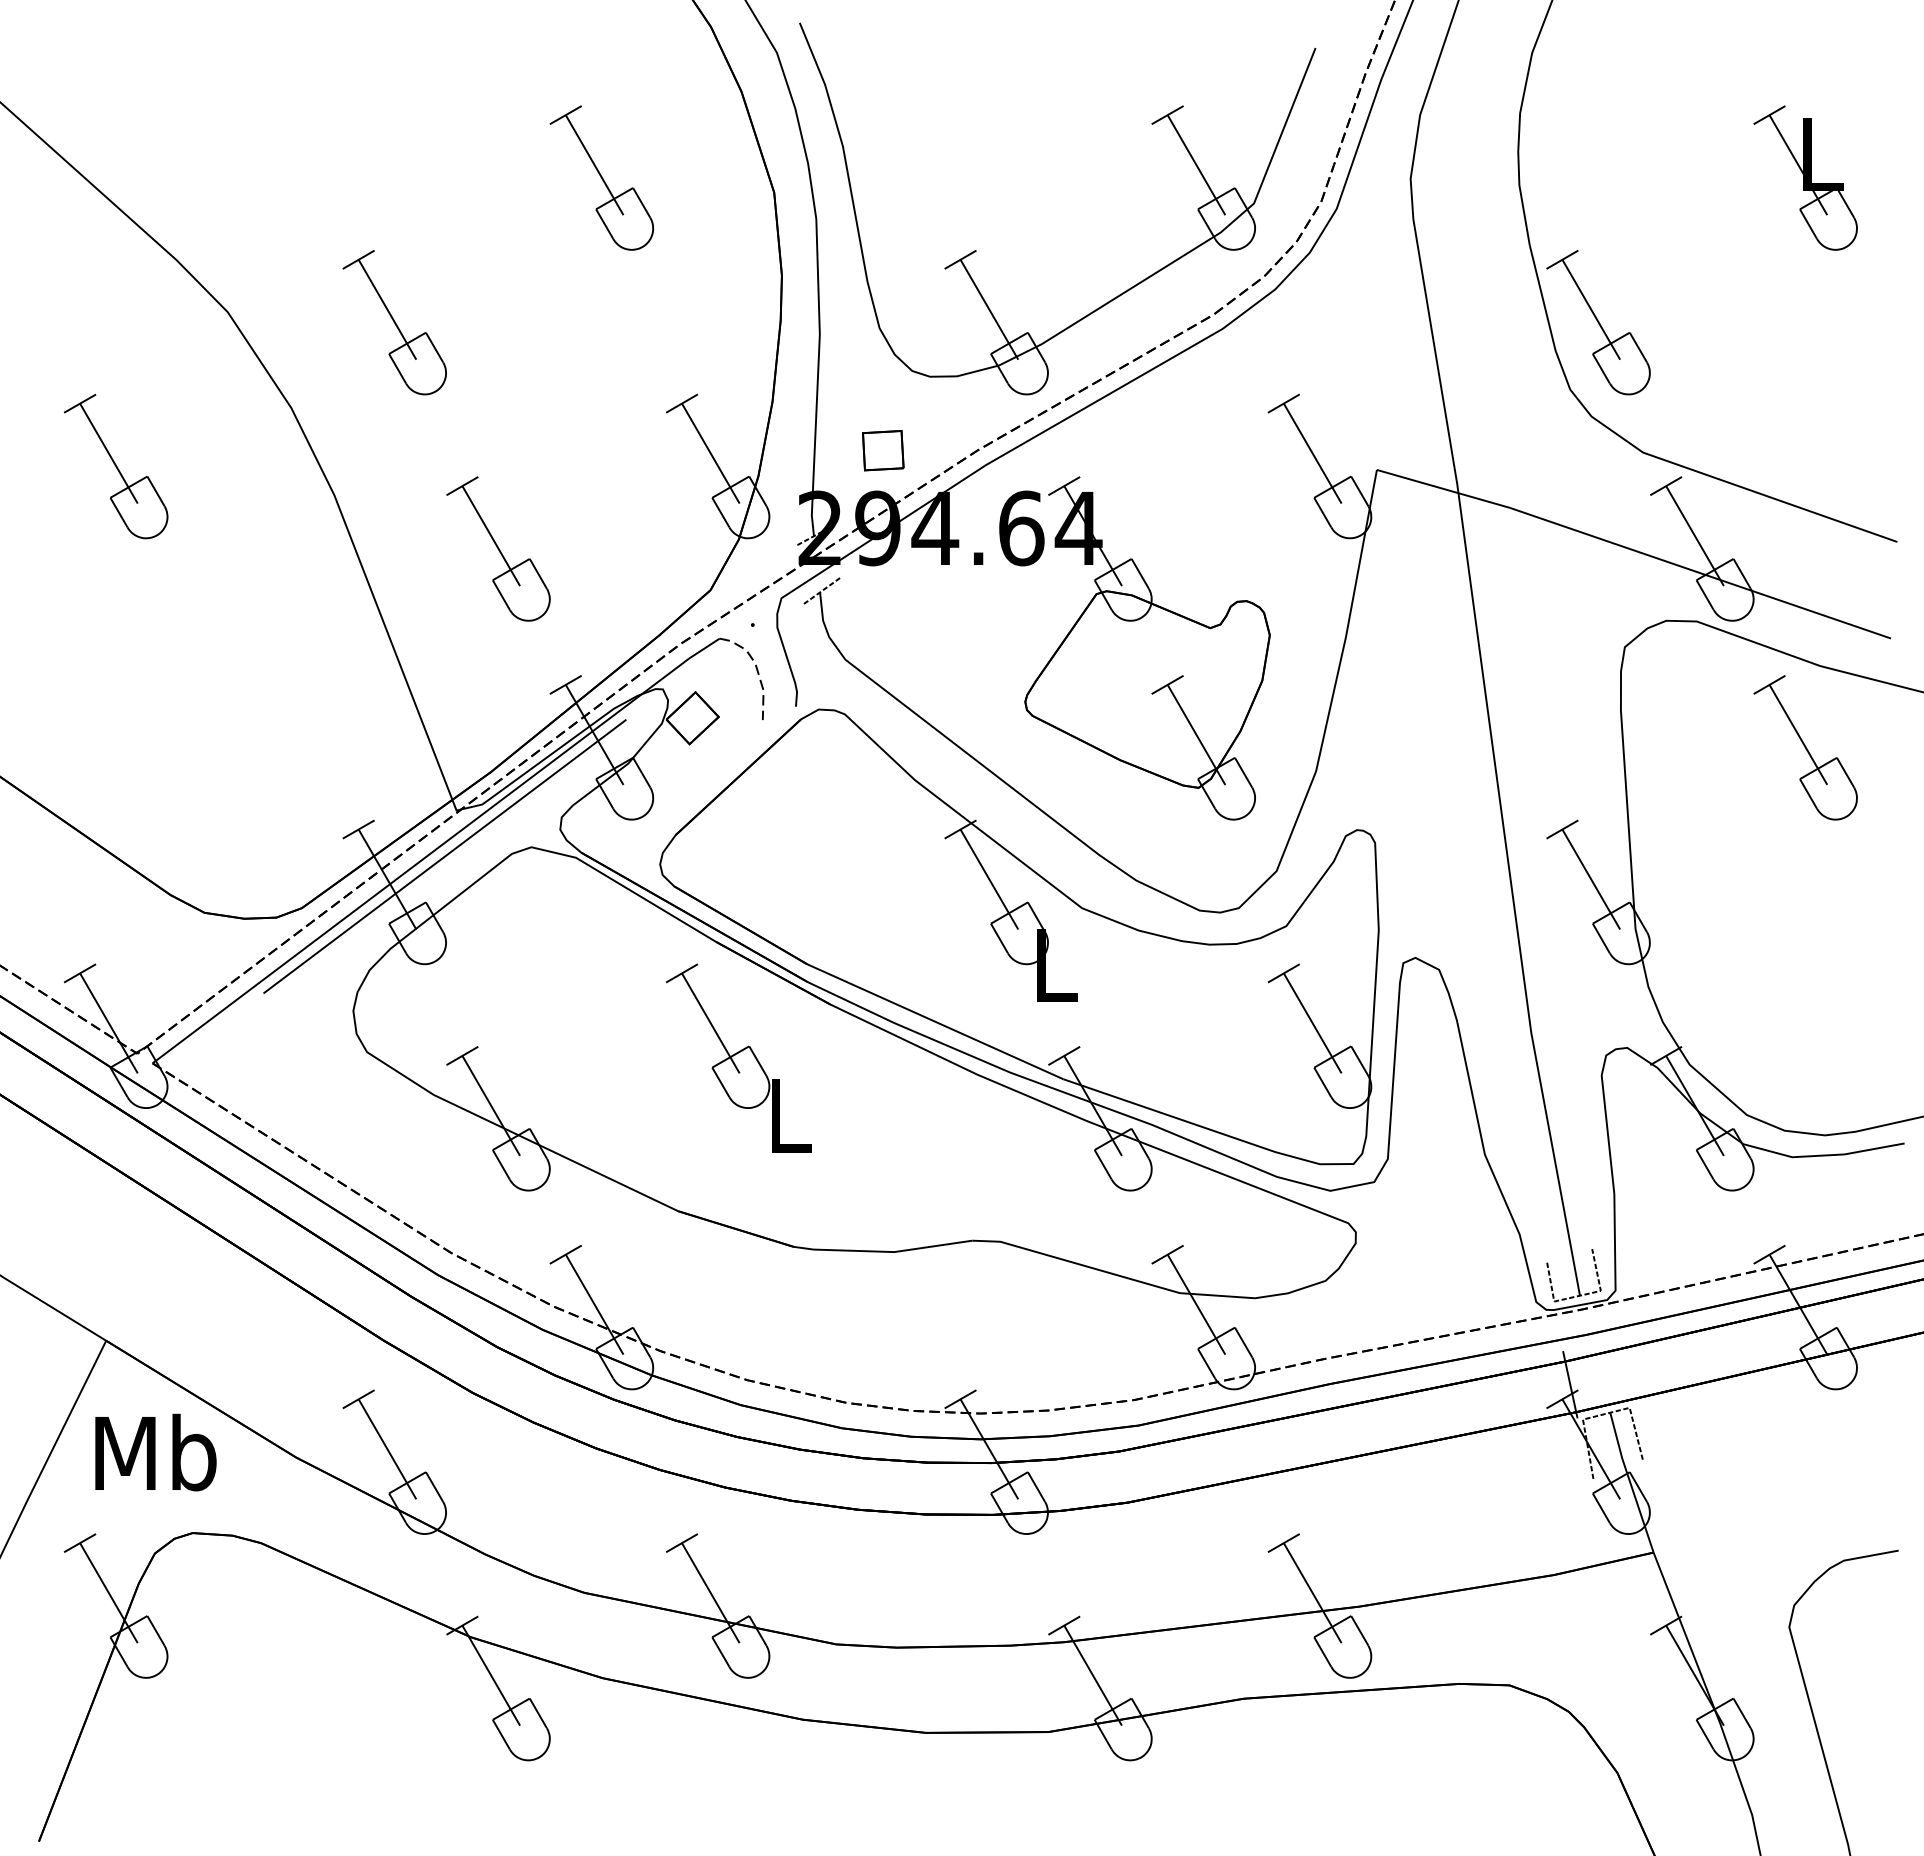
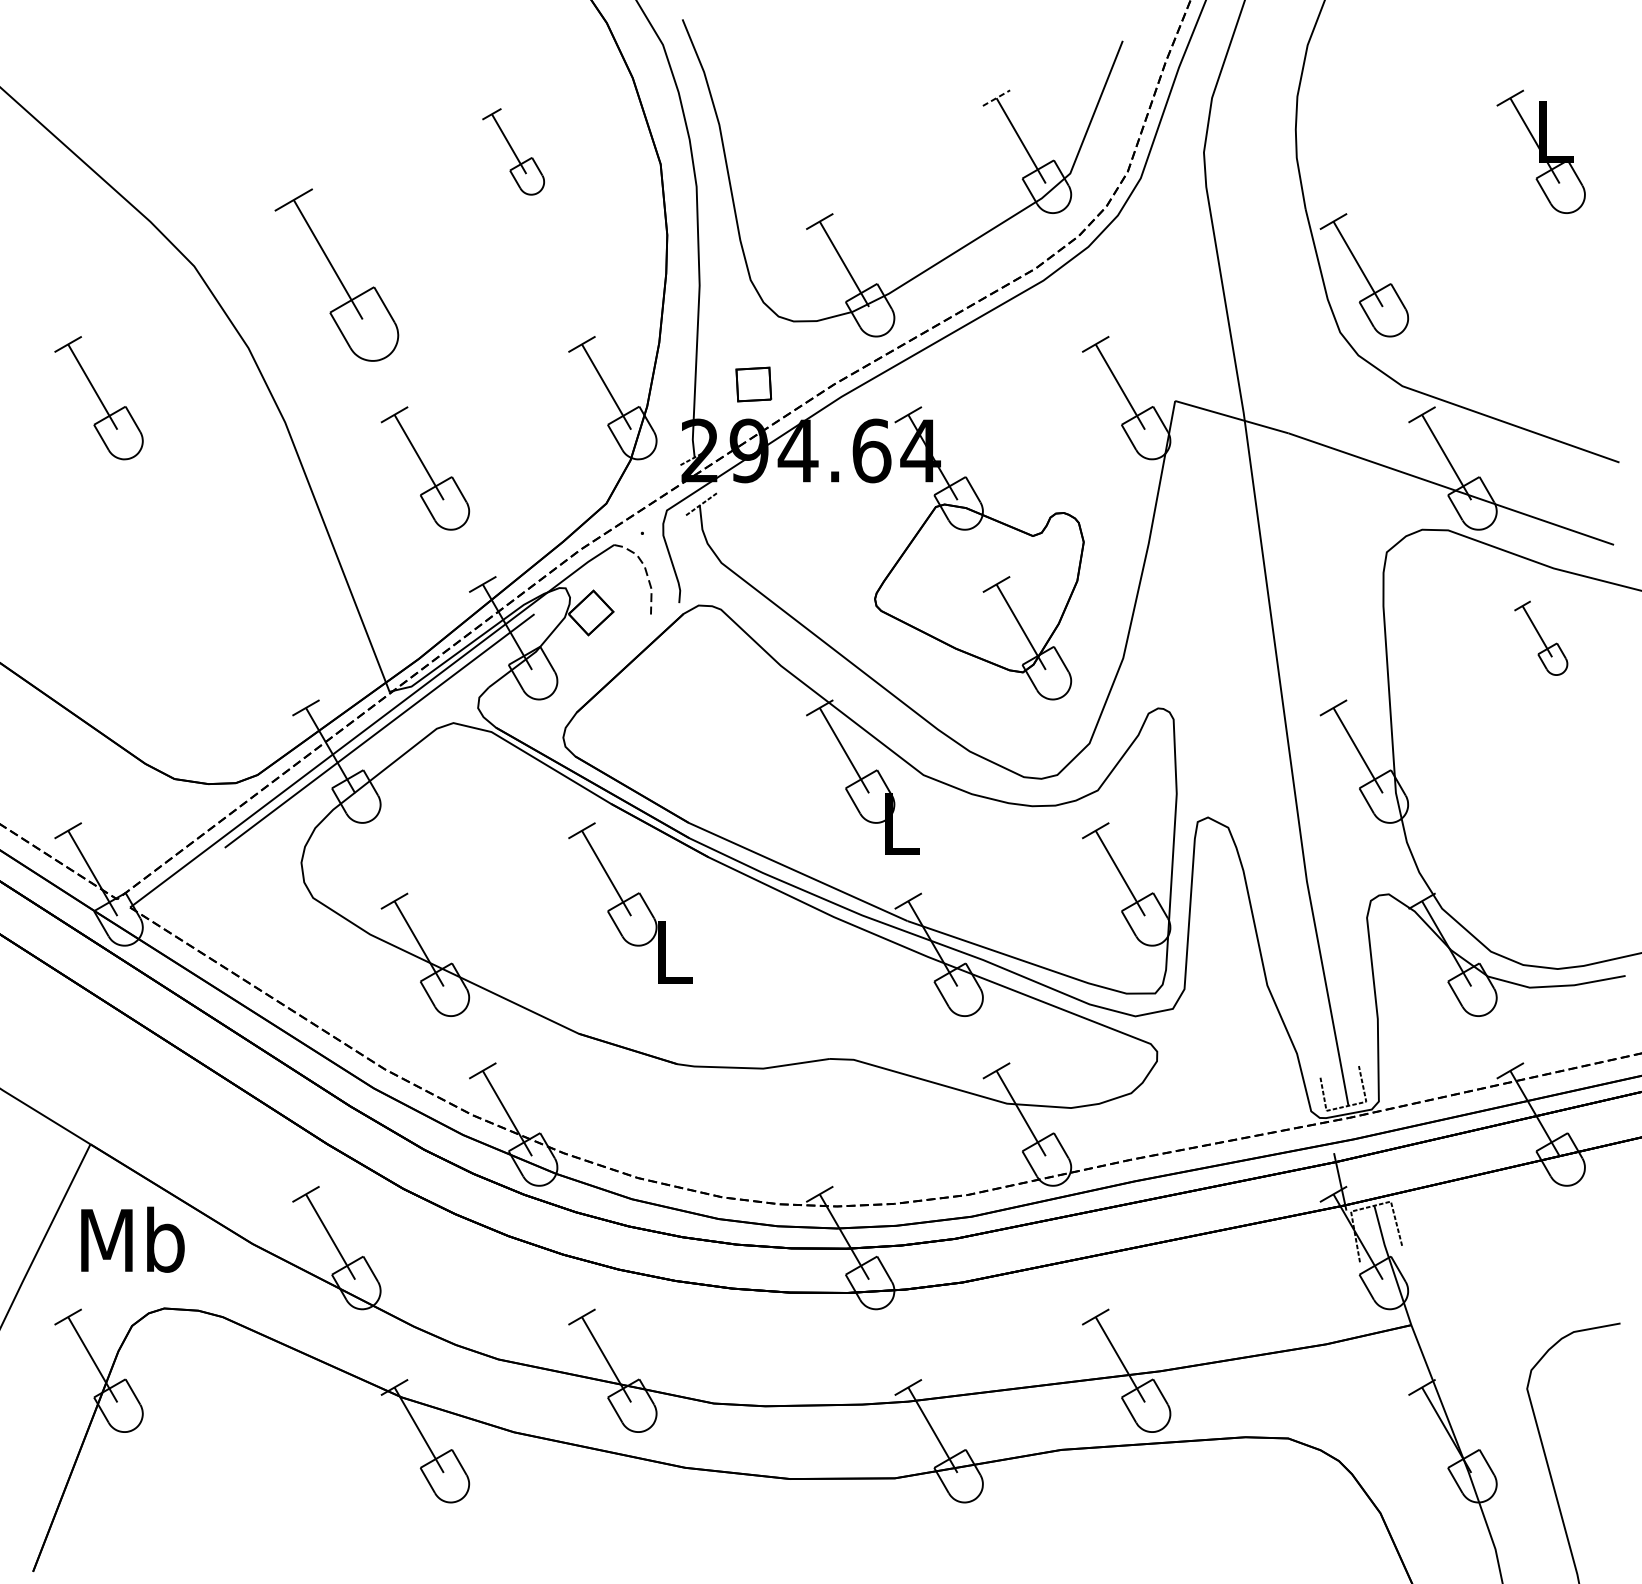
line: (1168, 114) -> (997, 97), solid -> dashed
part: (601, 177) -> (513, 151), size x0.7
part: (394, 322) -> (336, 275), size x1.4
part: (1805, 747) -> (1541, 637), size x0.6

